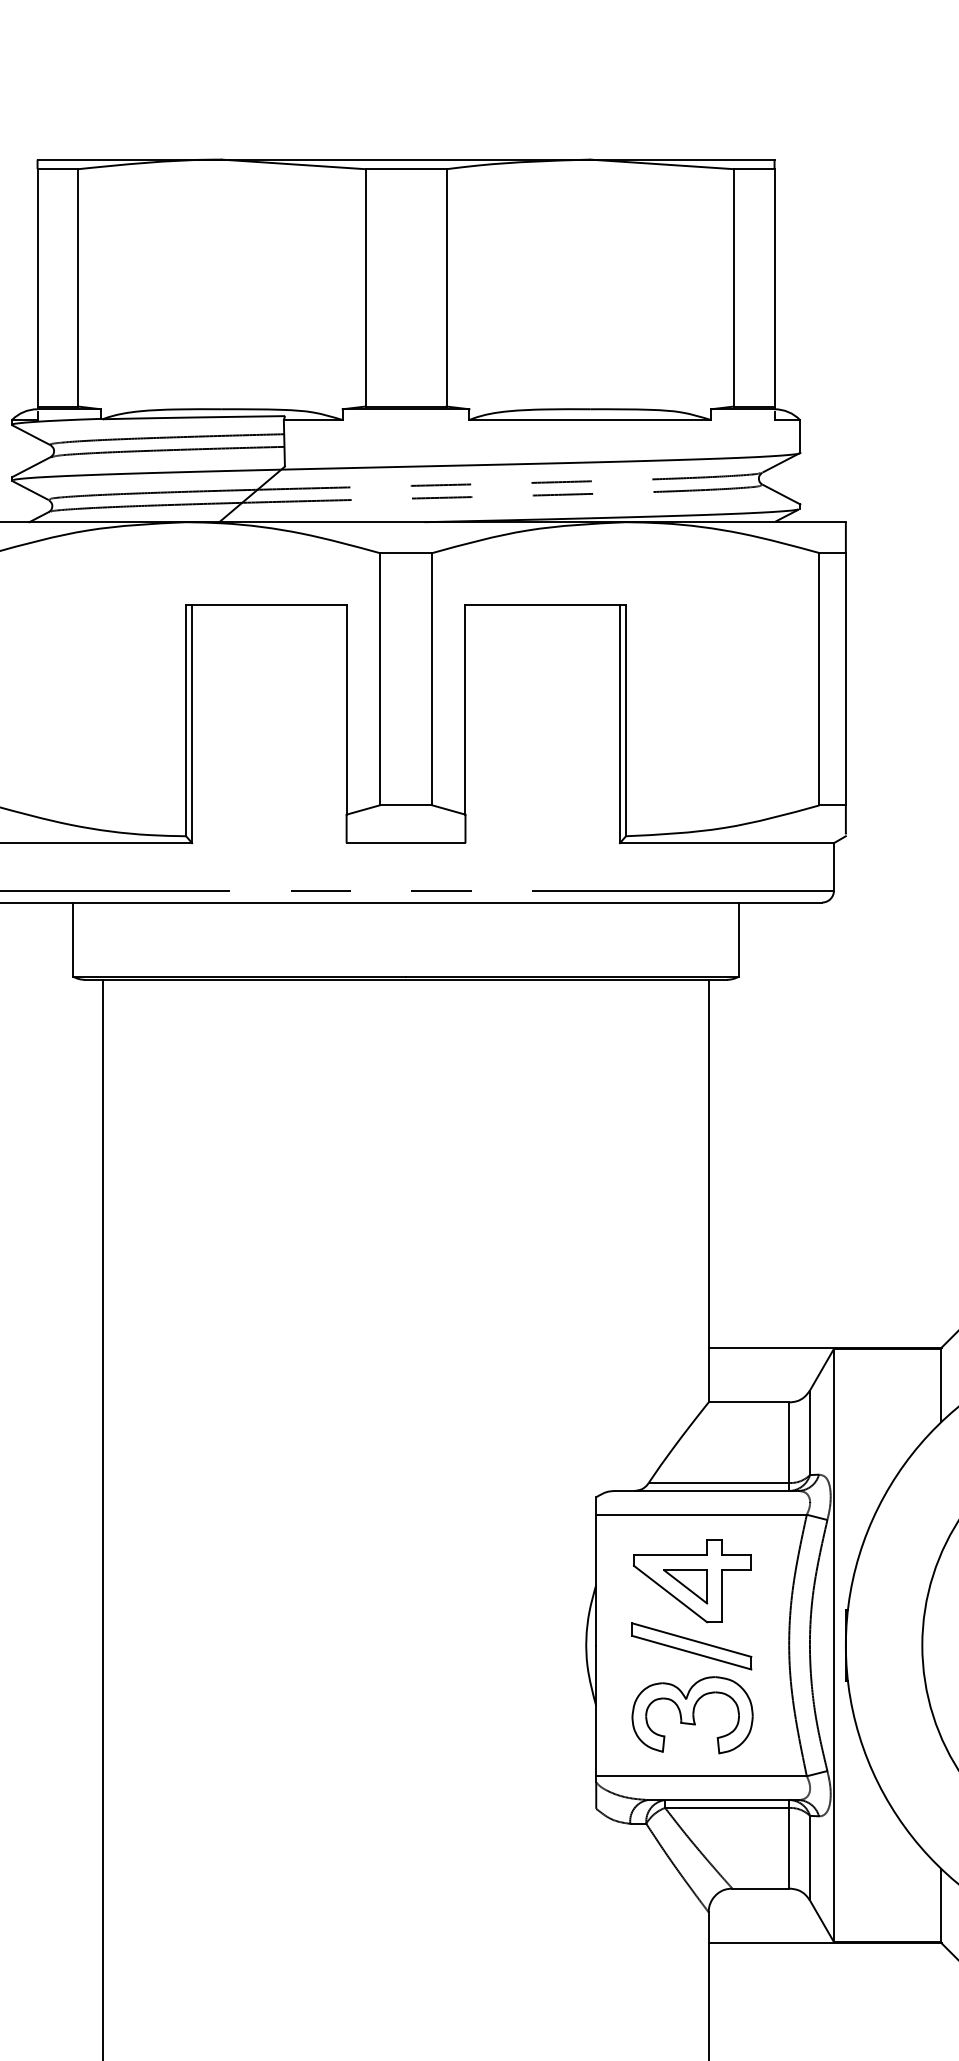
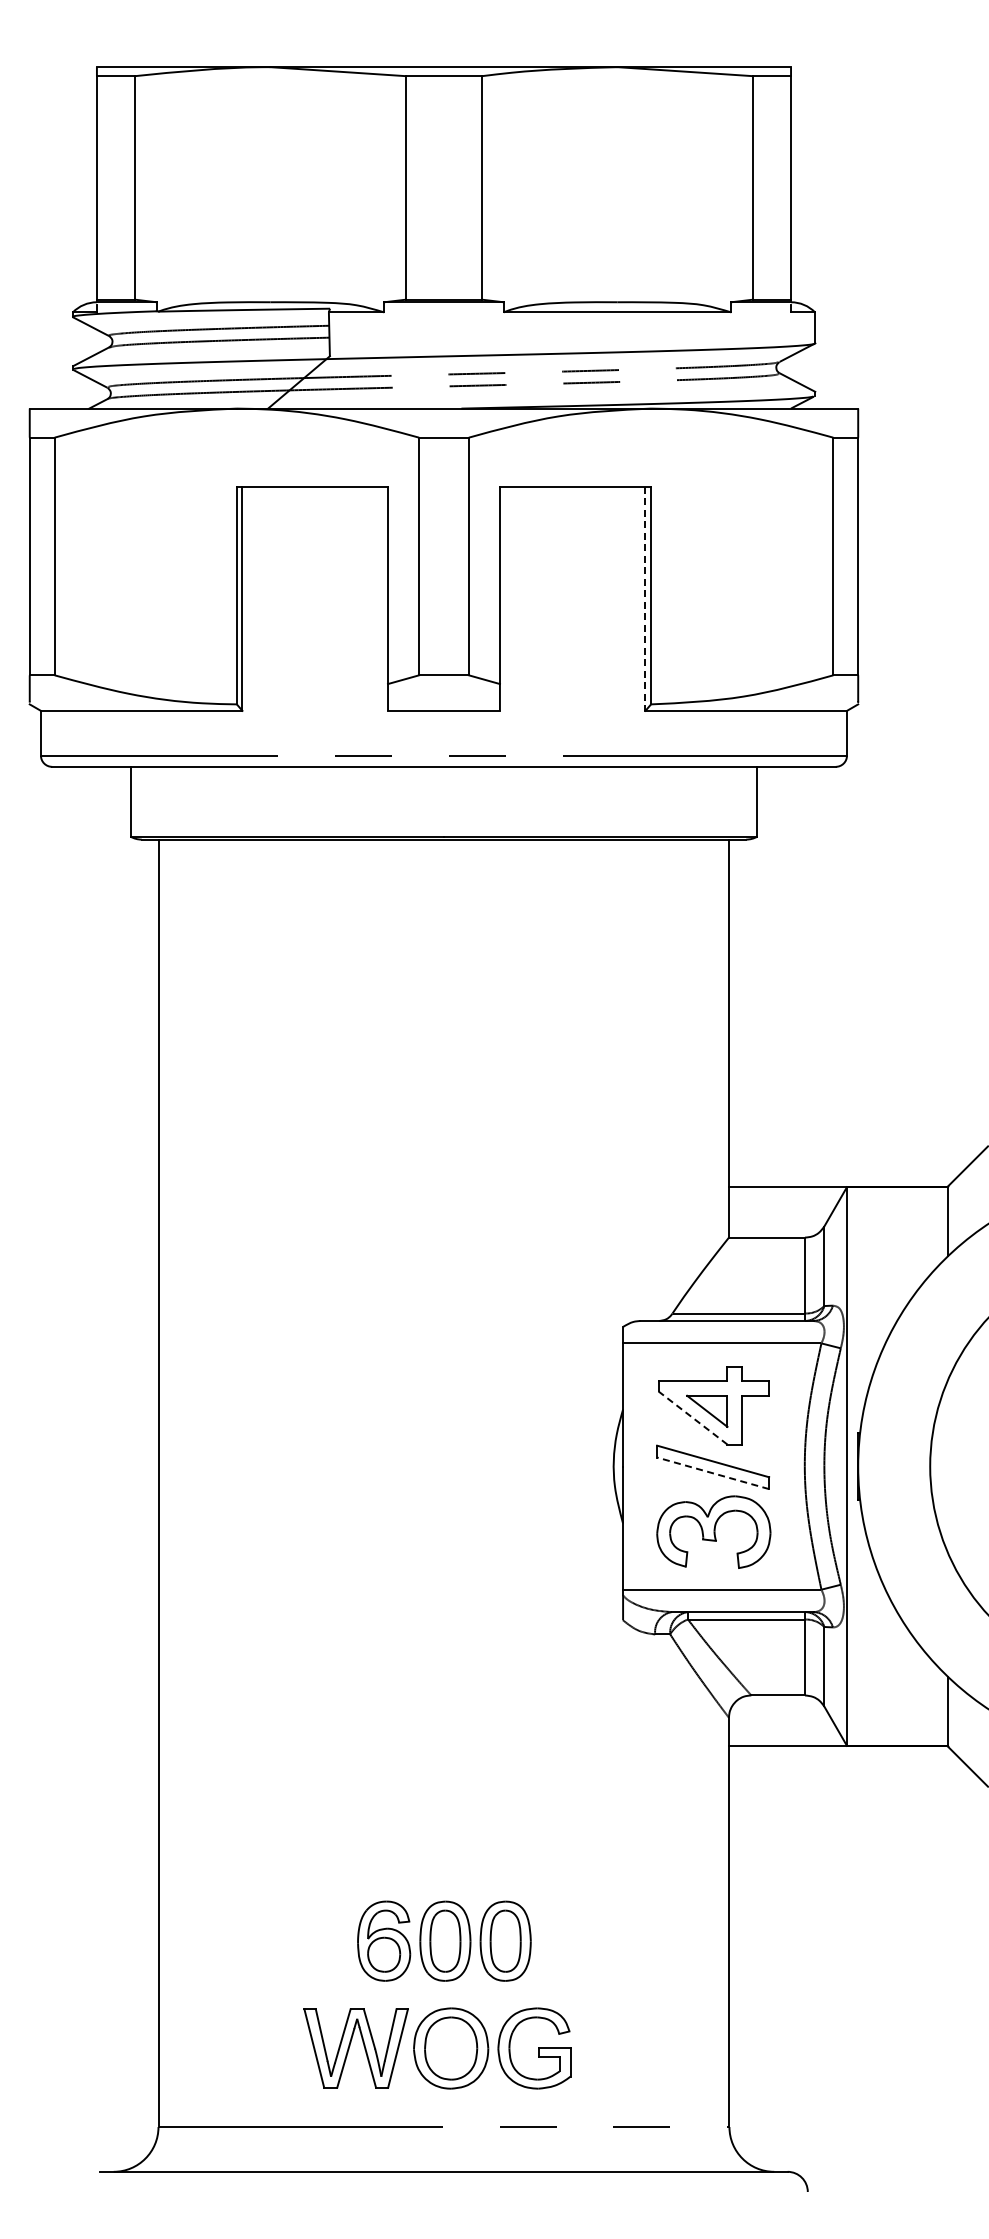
line: (620, 723) -> (645, 598), solid -> dashed
line: (669, 1593) -> (692, 1417), solid -> dashed
line: (691, 1652) -> (712, 1473), solid -> dashed

